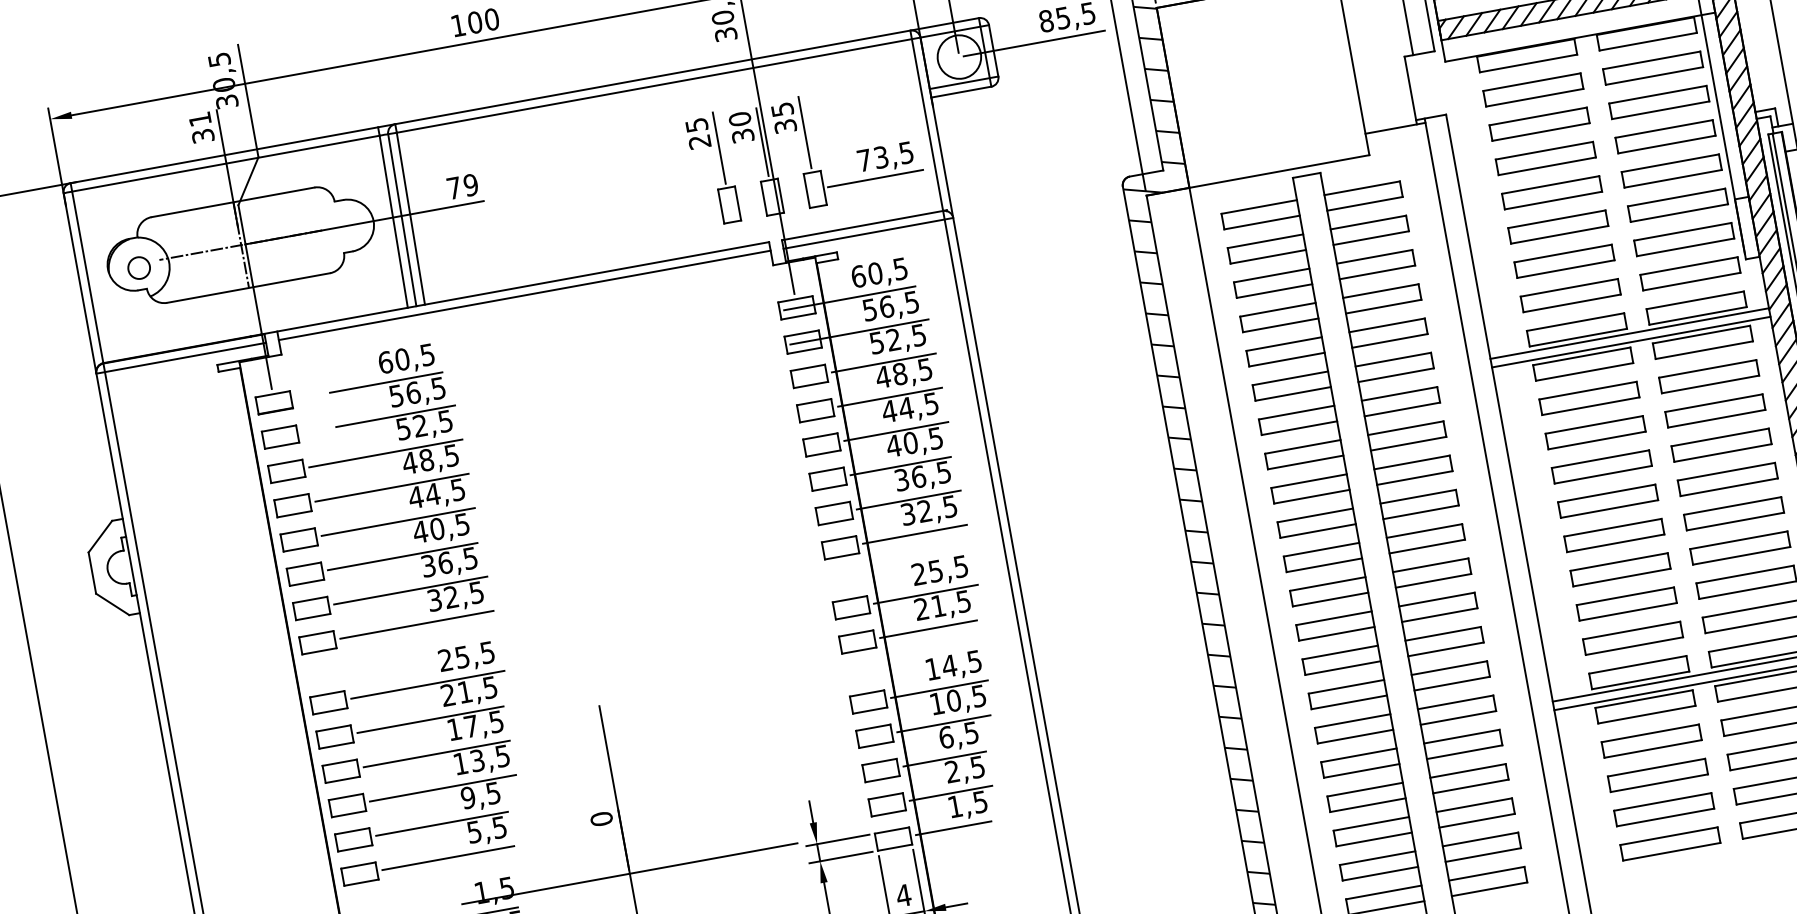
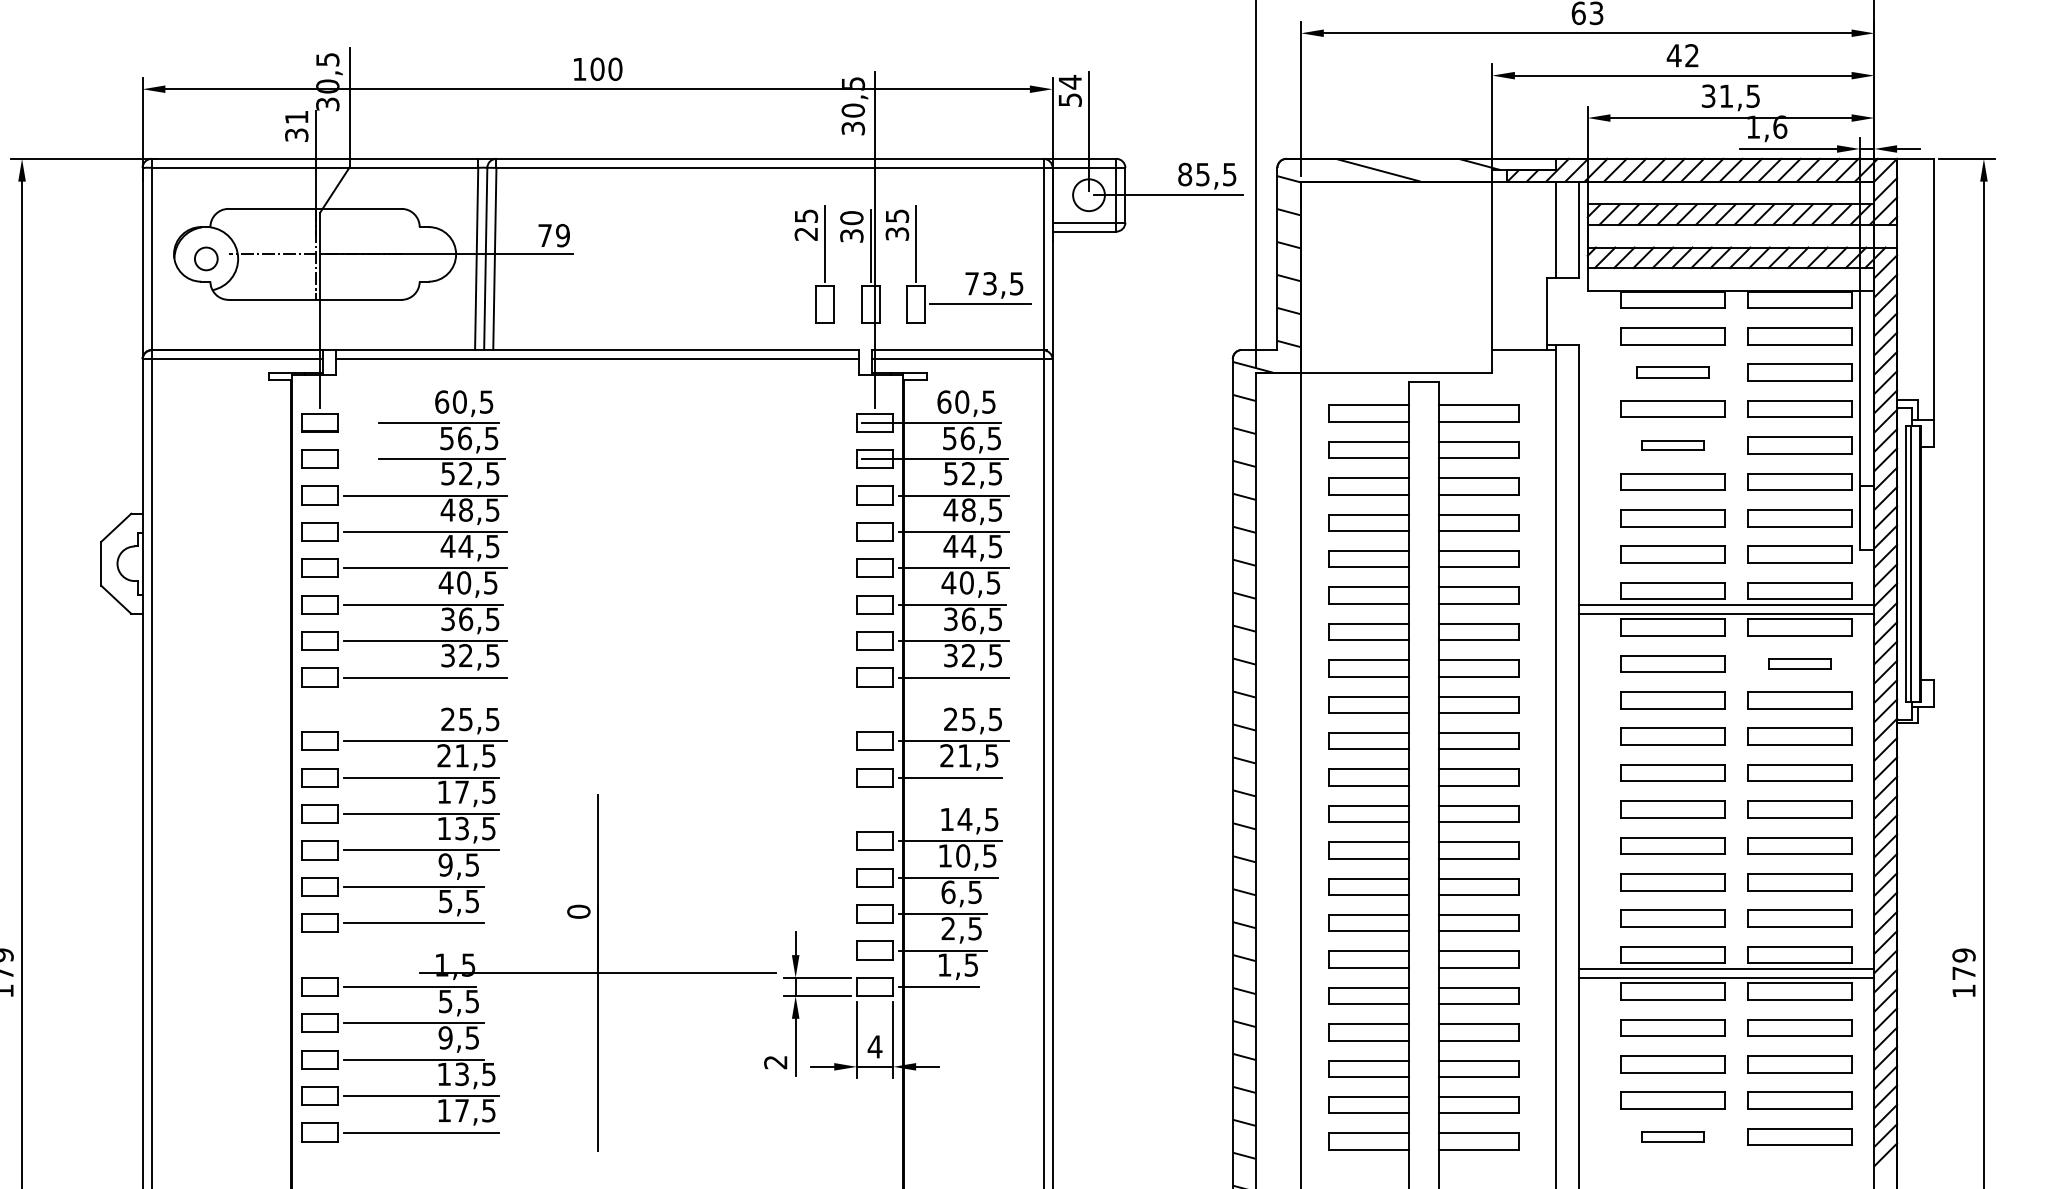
circle: (958, 56) -> (1088, 194), size x0.7
part: (1539, 124) -> (1672, 372), size x0.7
part: (1551, 192) -> (1672, 445), size x0.6
part: (1708, 376) -> (1799, 663), size x0.6
part: (1669, 843) -> (1672, 1136), size x0.6

